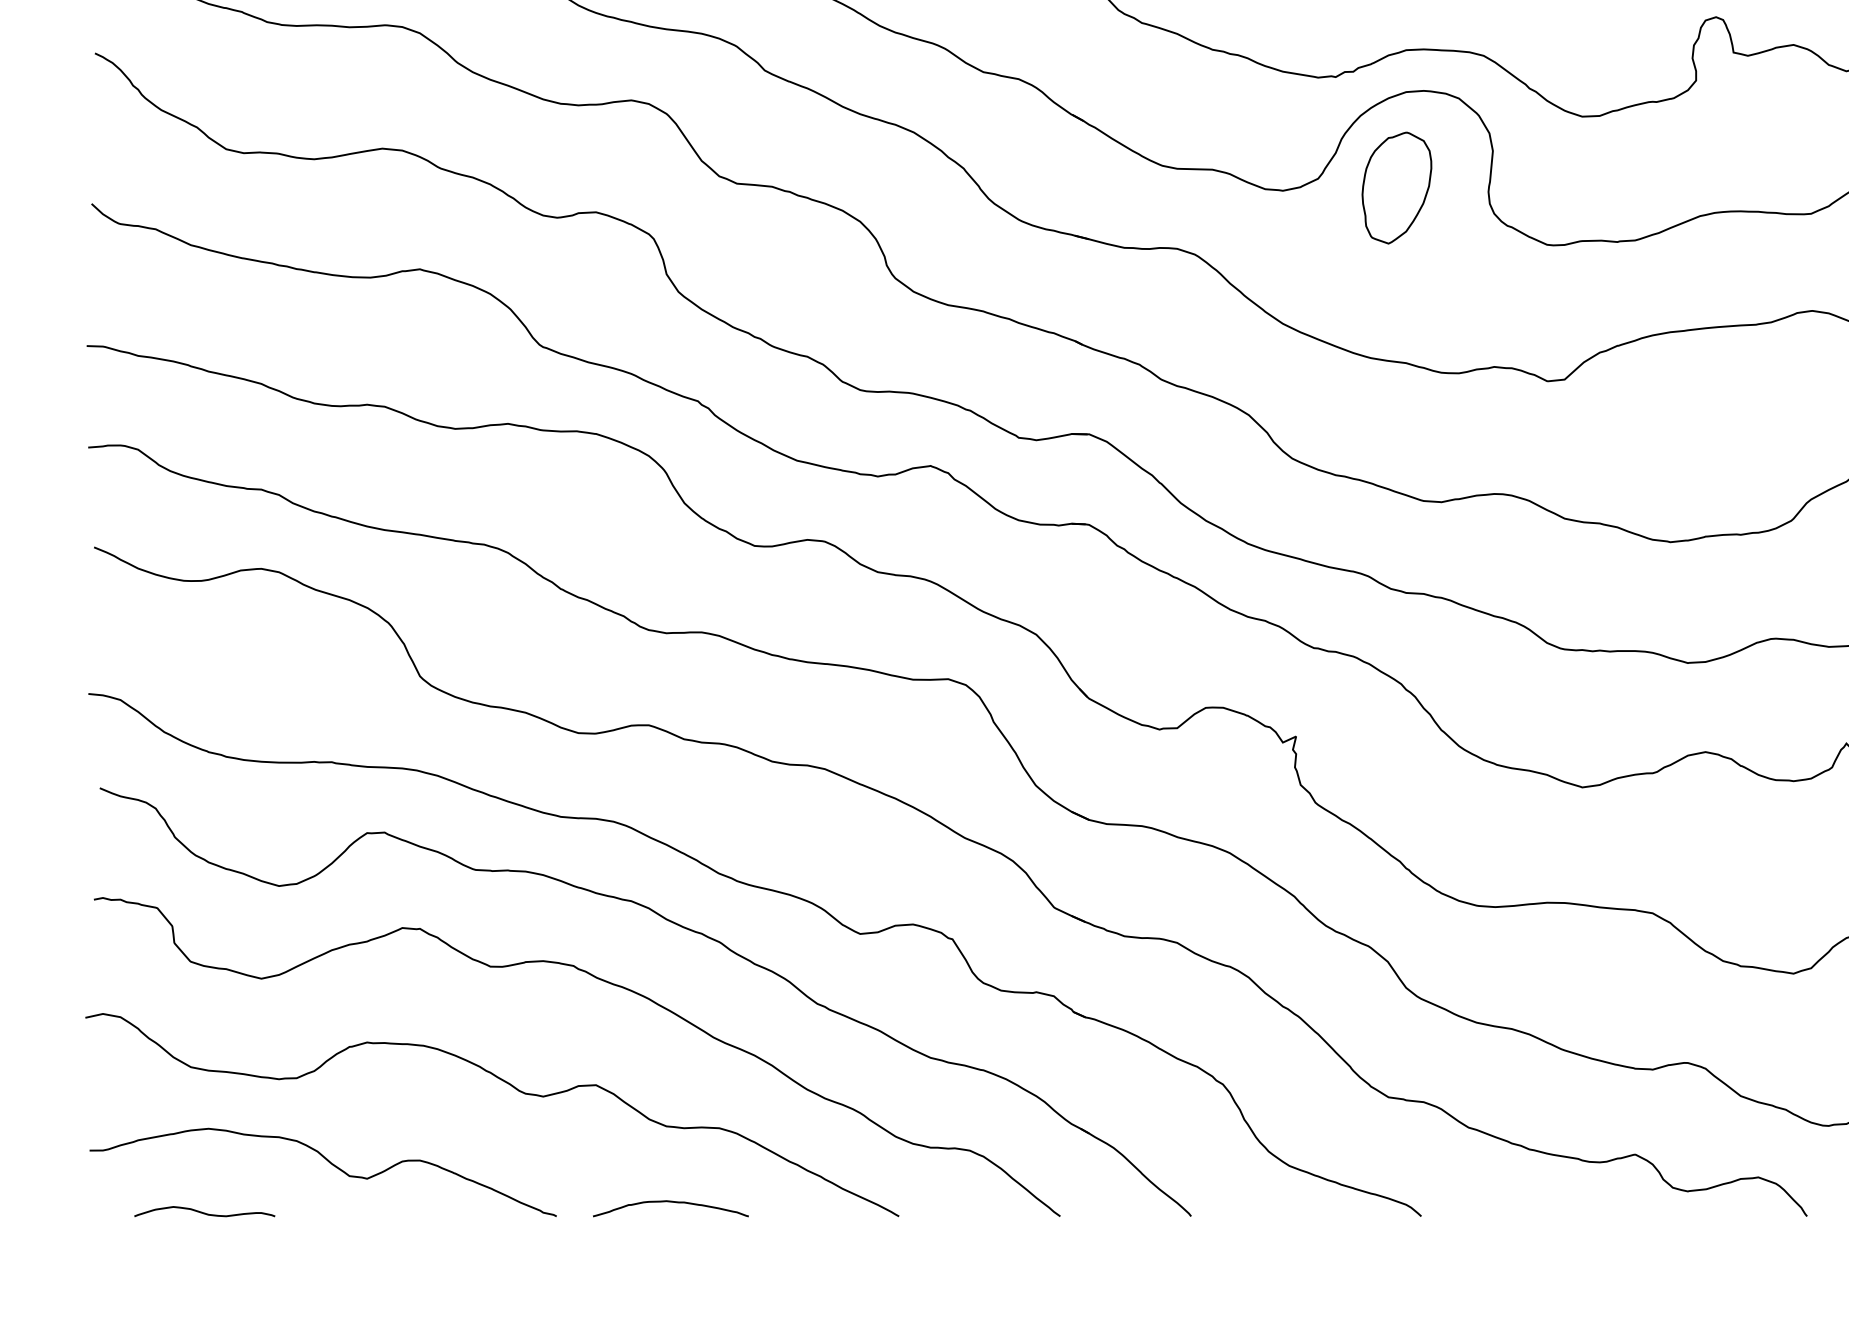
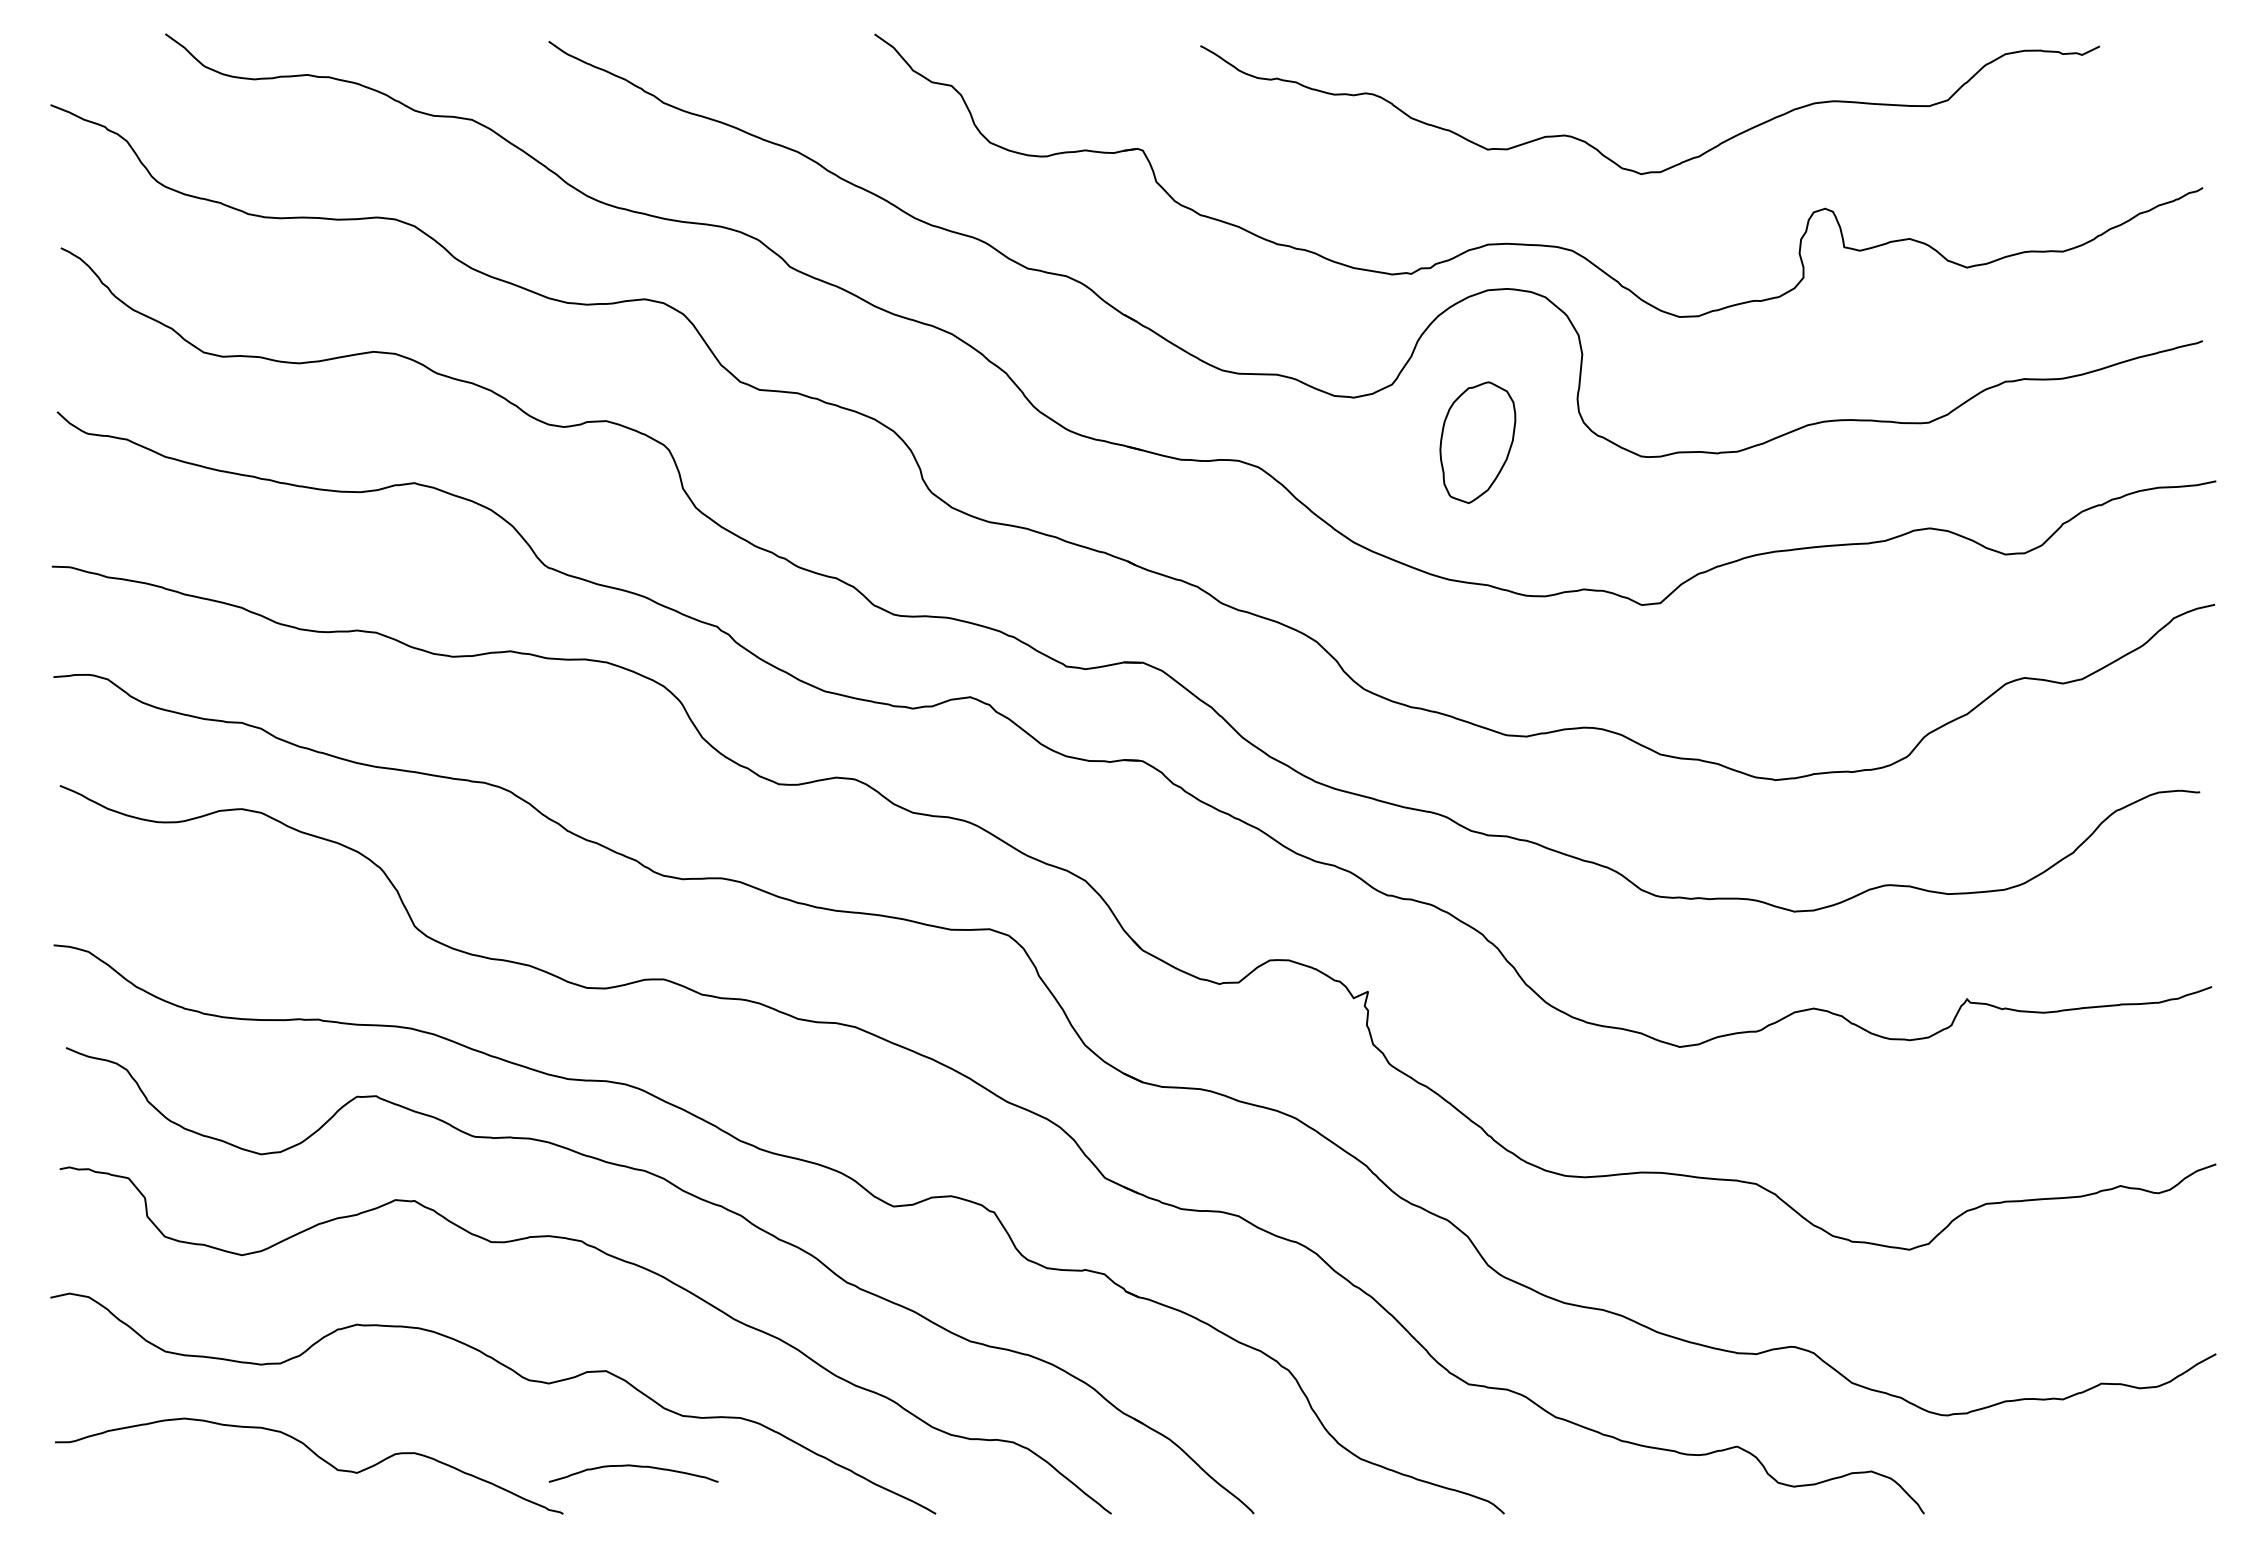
part: (1396, 187) -> (1477, 442), moved
curve: (670, 1202) -> (633, 1466), moved
curve: (204, 1212) -> (179, 1509), removed

